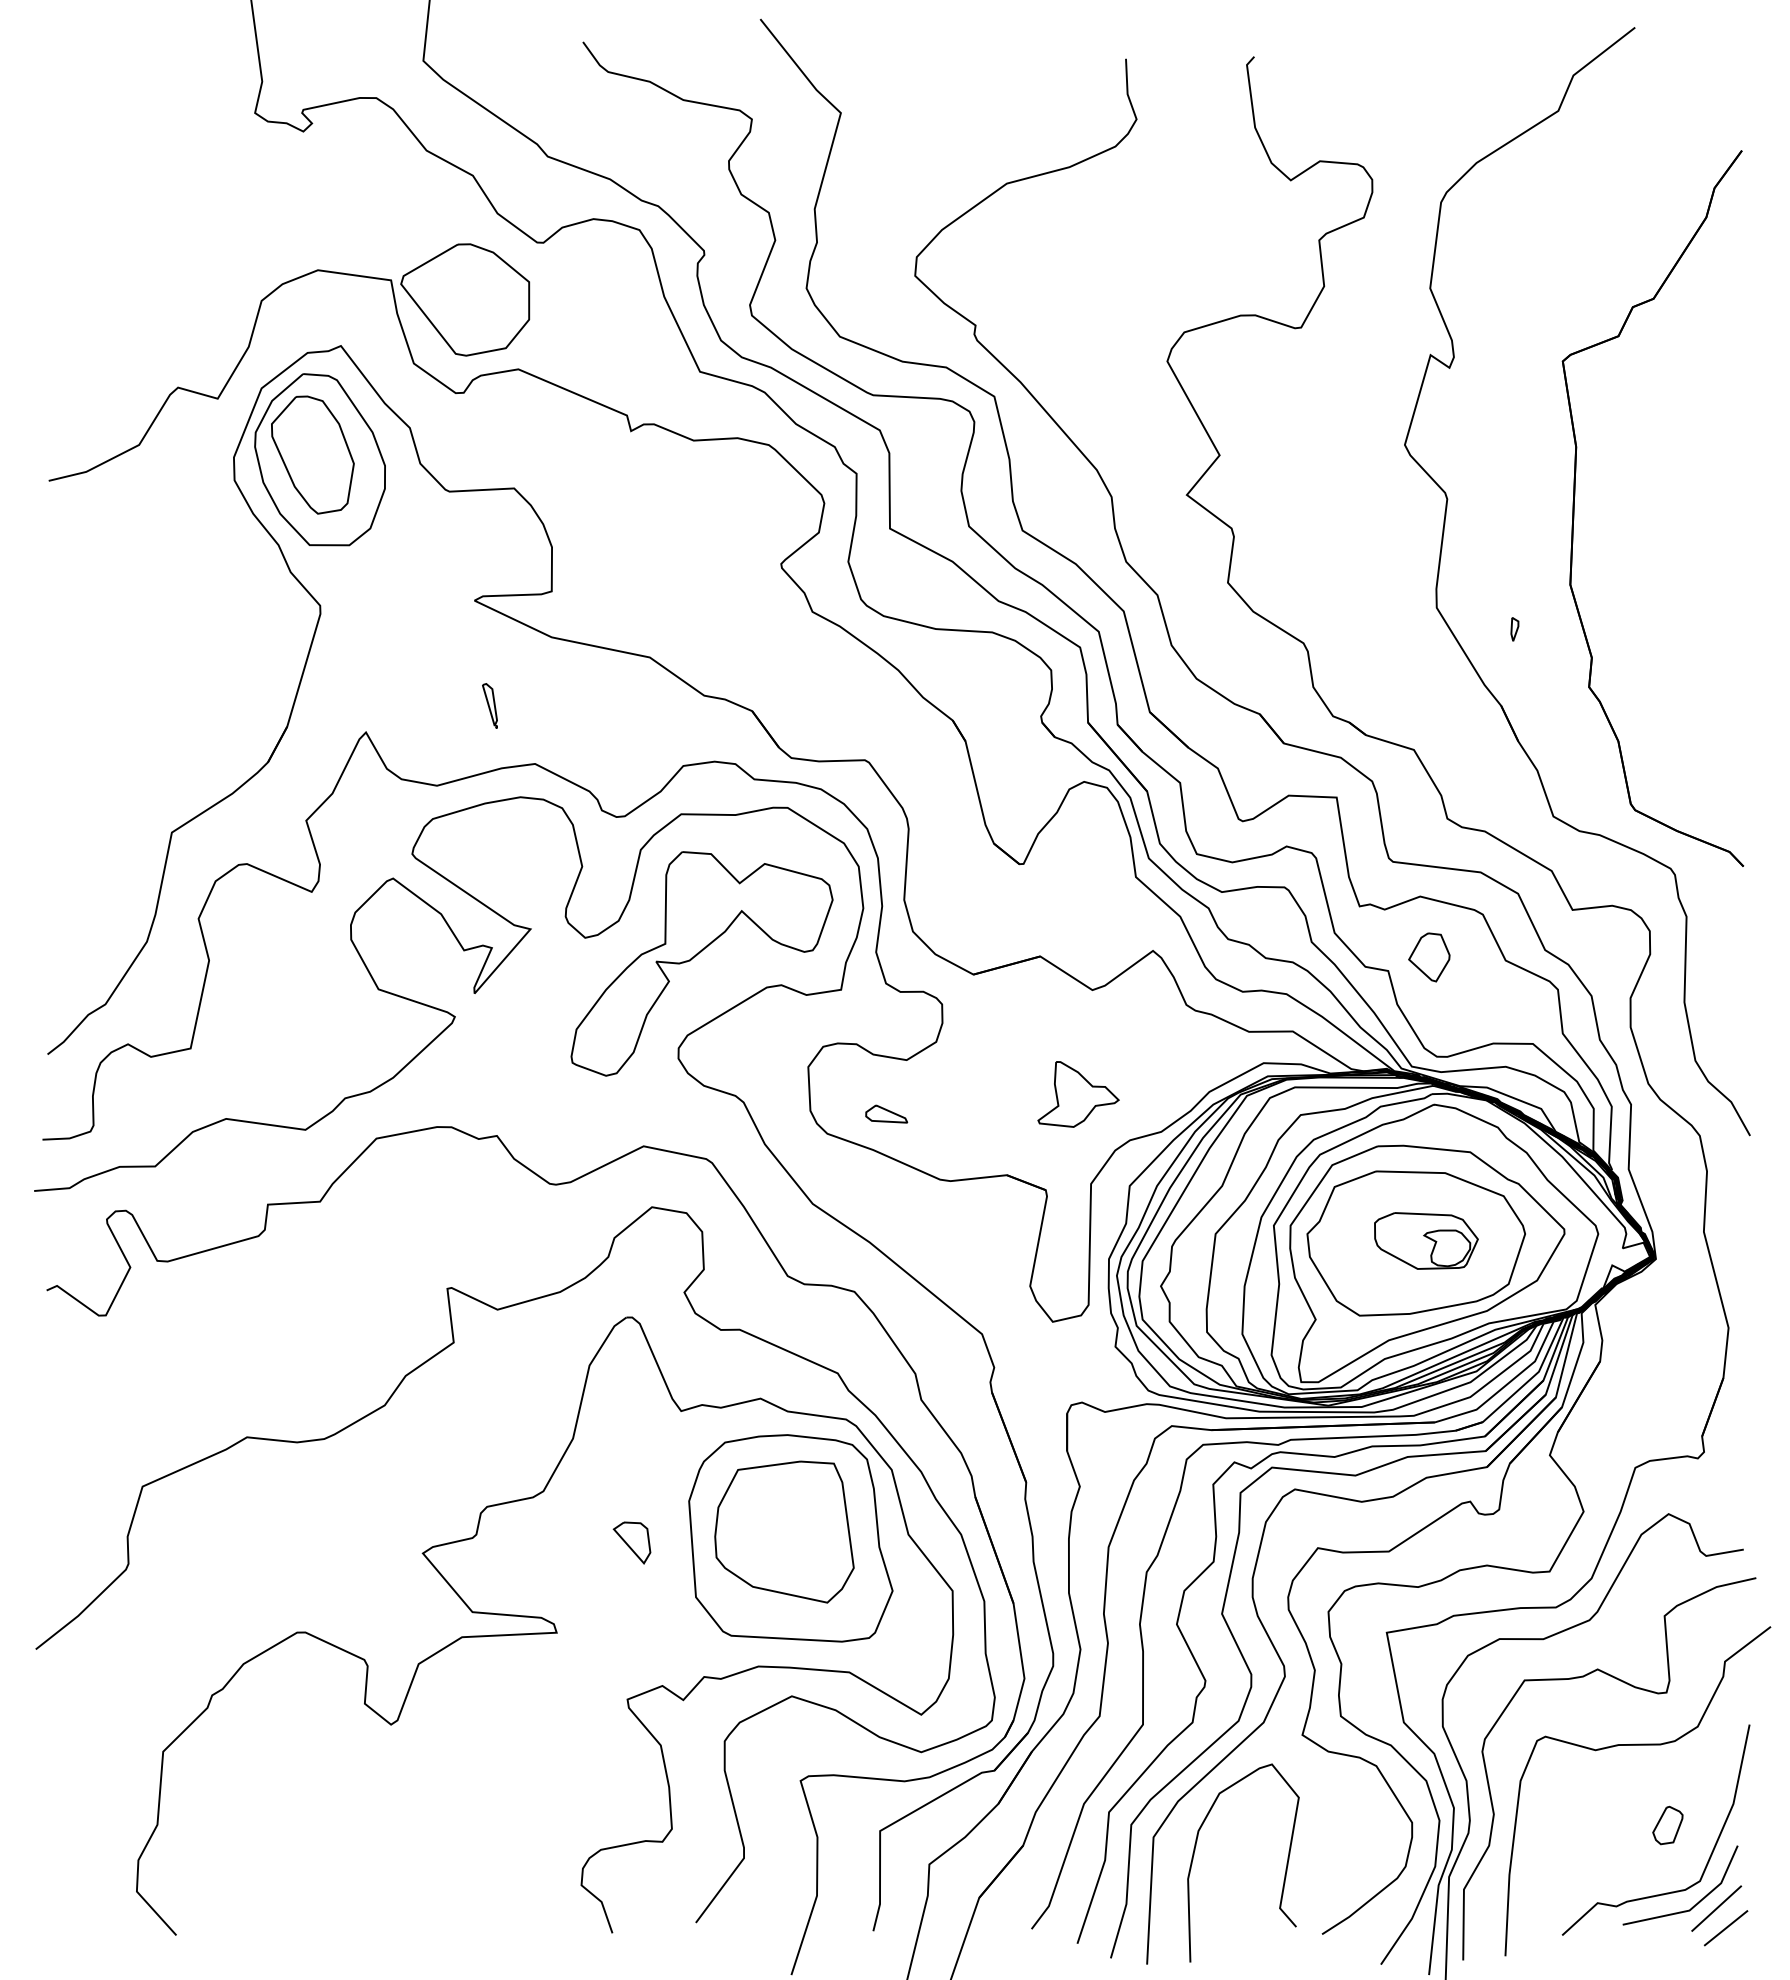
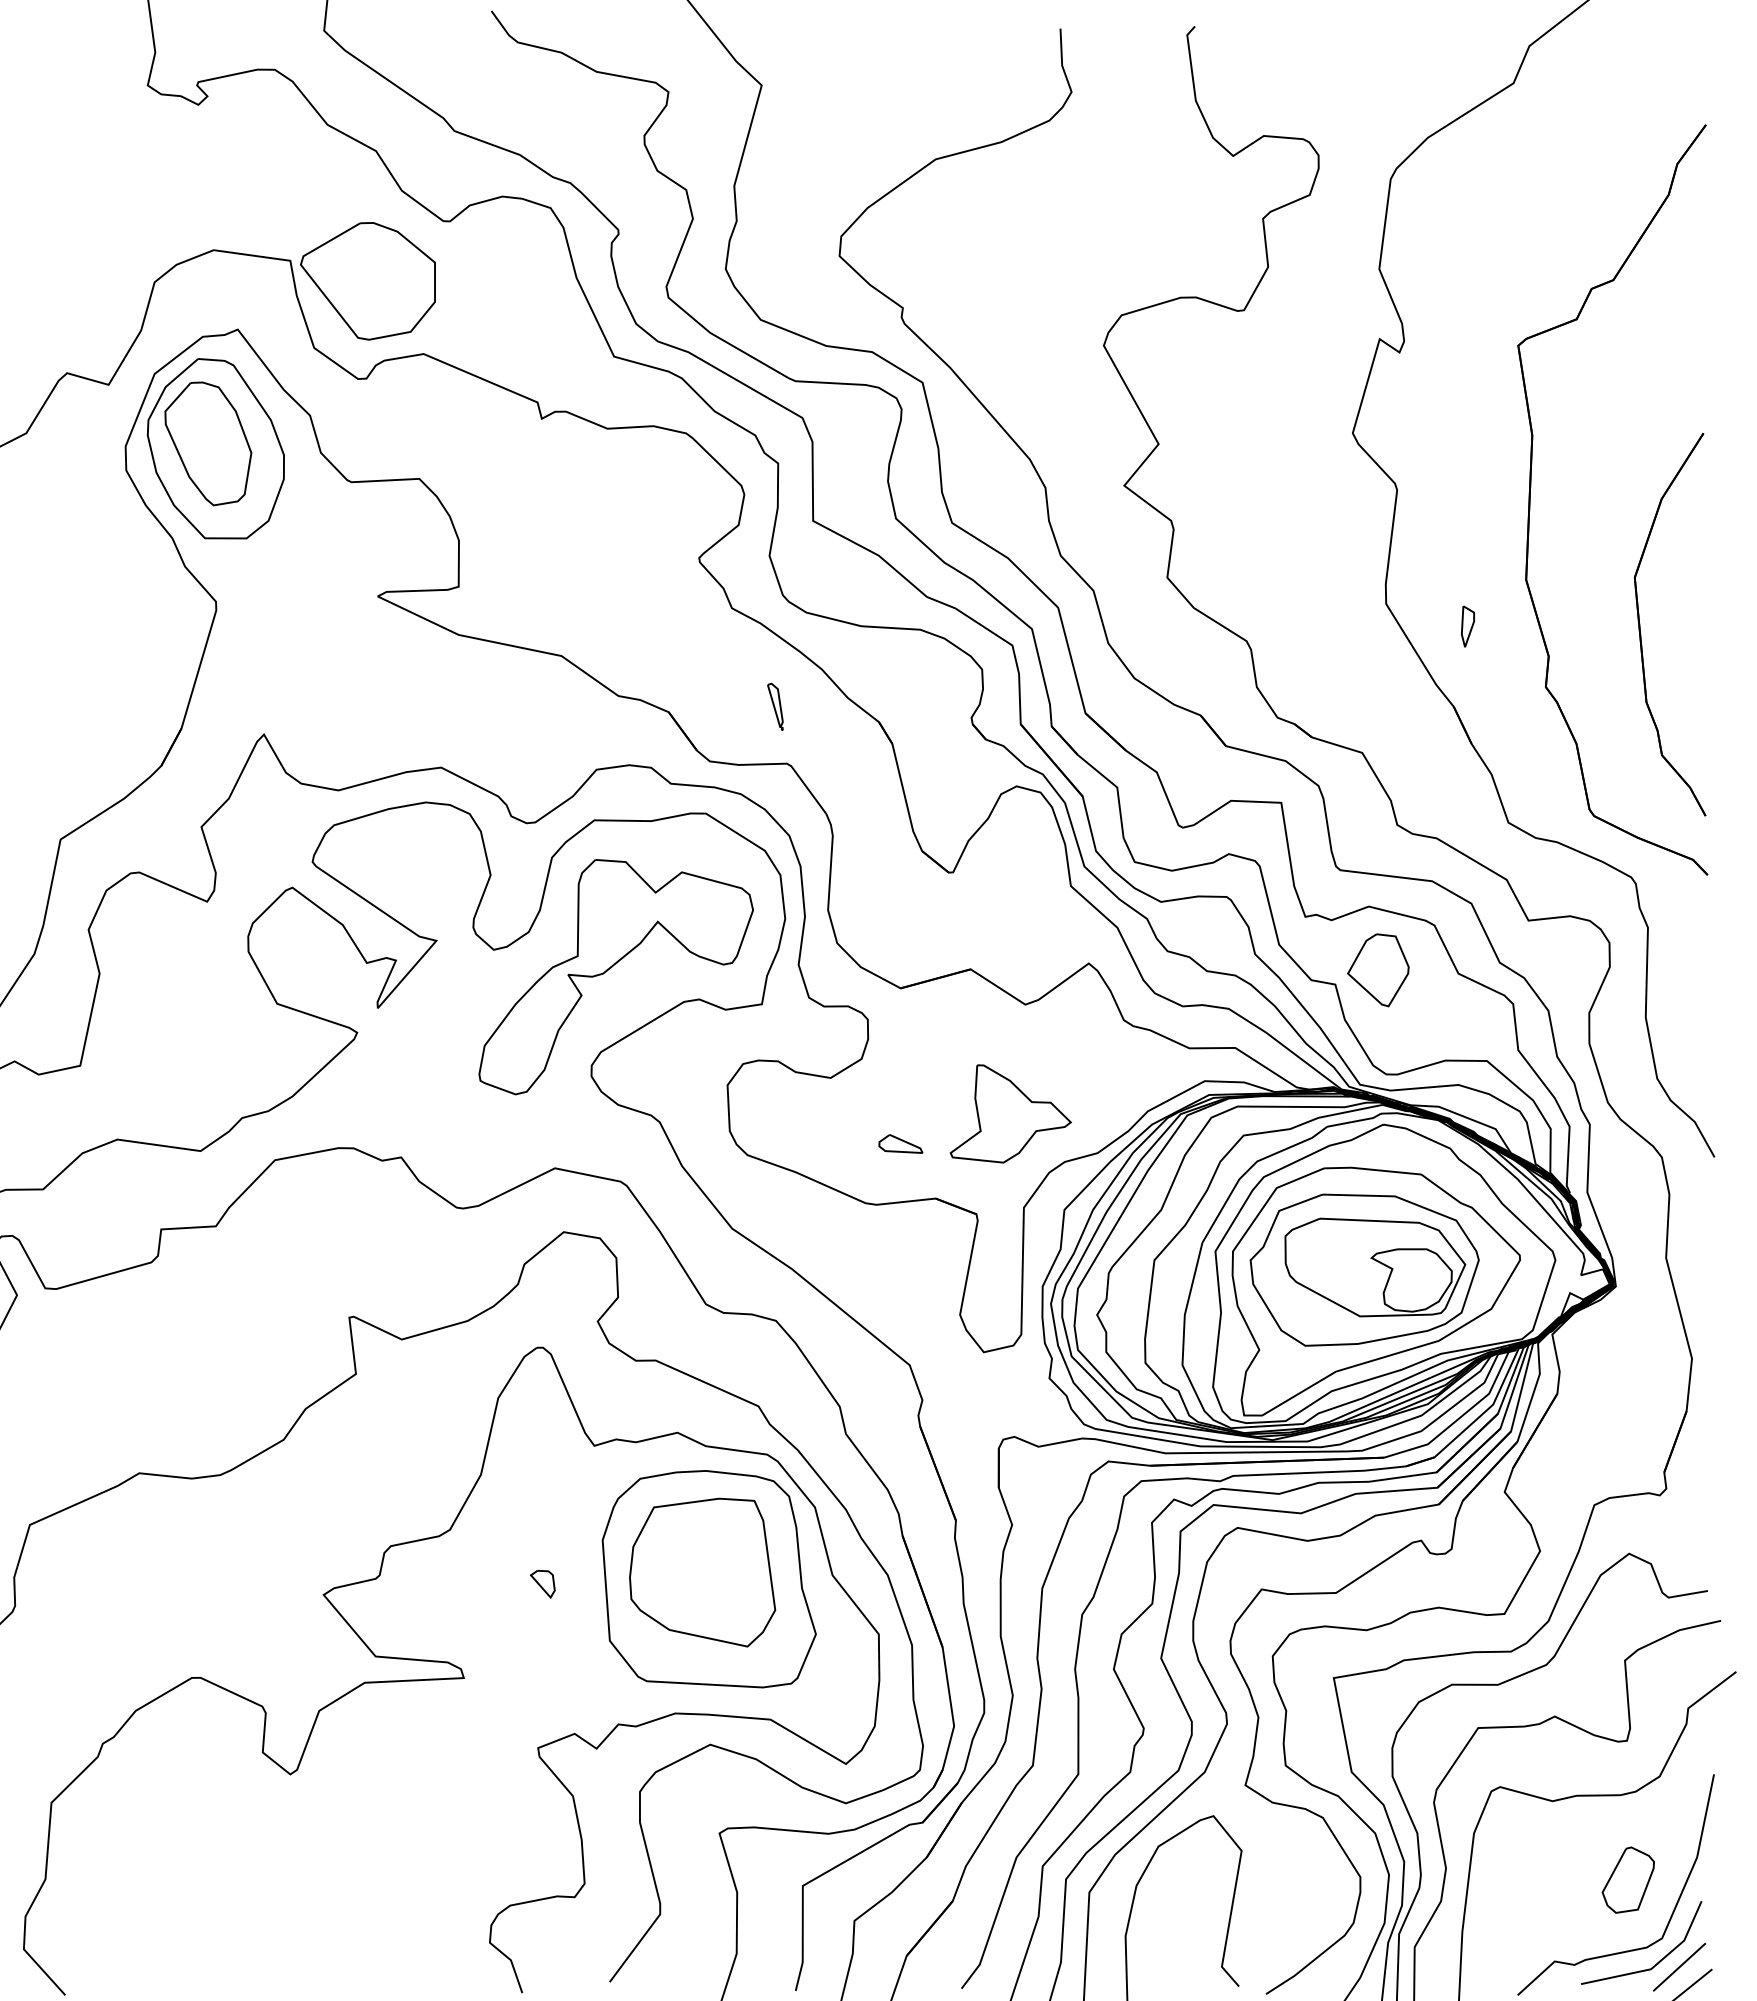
part: (1679, 627) -> (1640, 624), added
part: (1514, 629) -> (1467, 626), size x1.67
part: (489, 705) -> (774, 706), moved
part: (1429, 957) -> (1378, 970), size x1.43
part: (1078, 1094) -> (1010, 1114), size x1.43
part: (886, 1113) -> (900, 1143), moved
part: (1426, 1240) -> (1375, 1267), size x1.67
part: (631, 1543) -> (542, 1584), size x0.62
part: (1667, 1825) -> (1627, 1880), size x1.67

